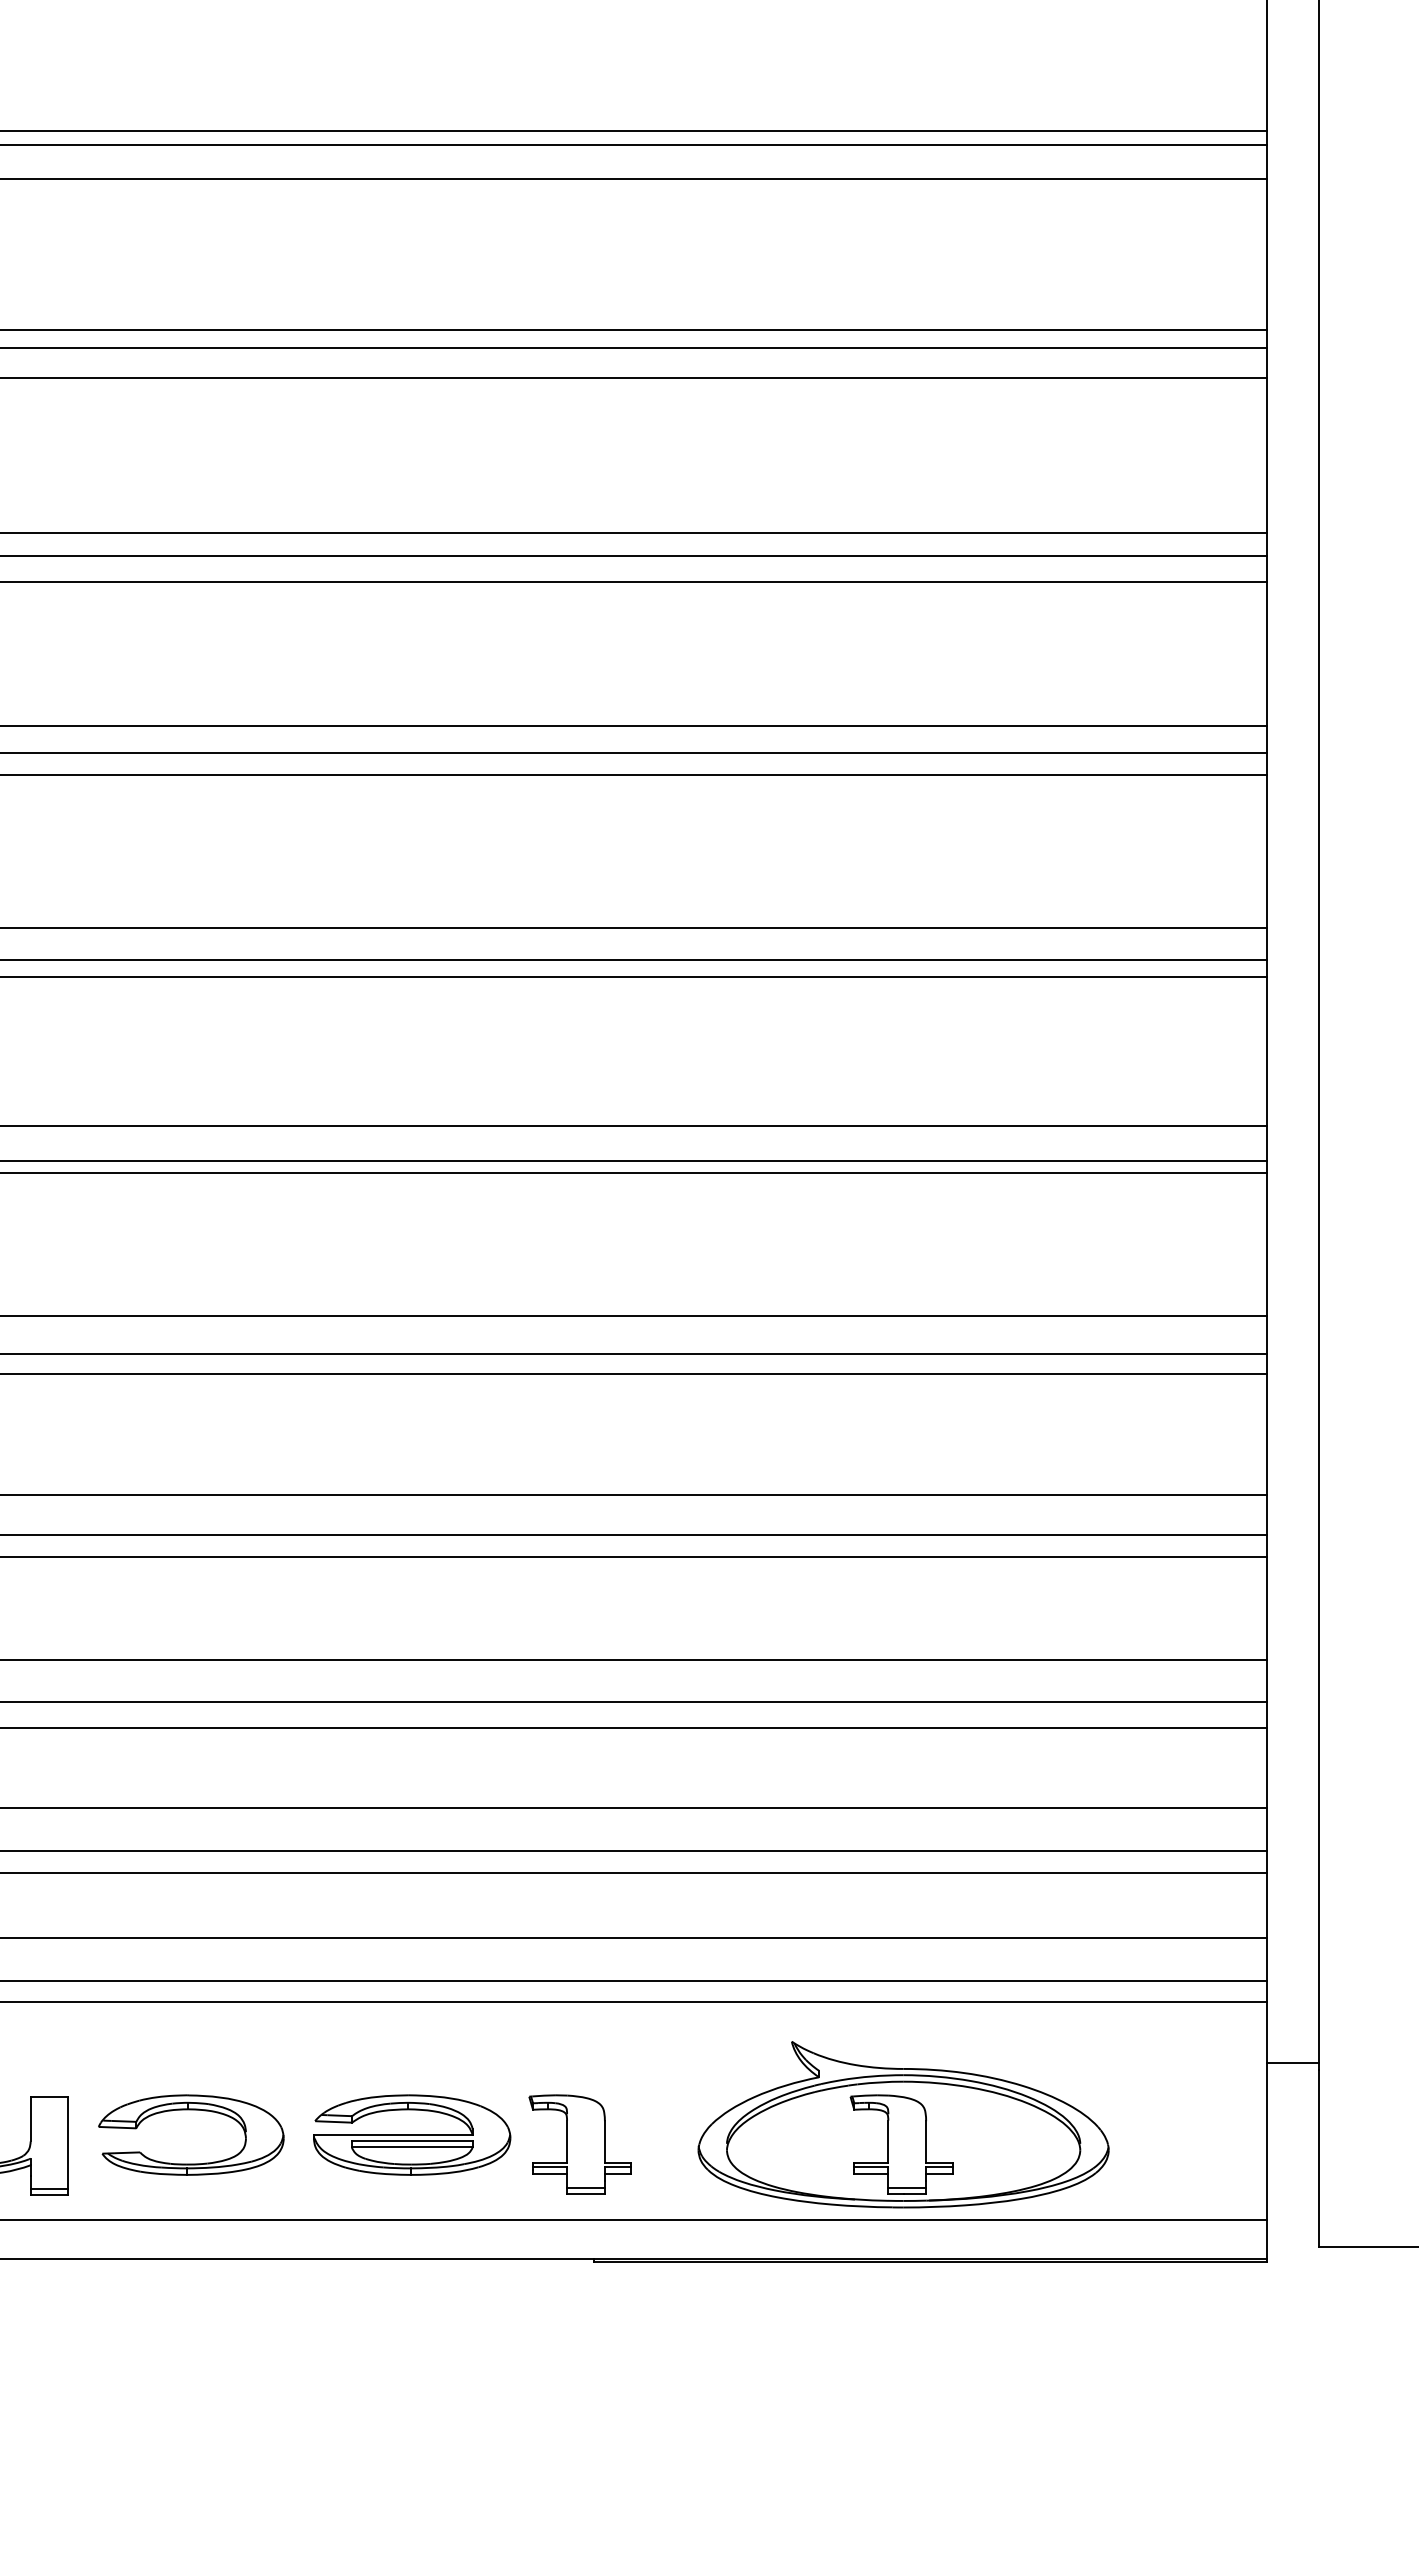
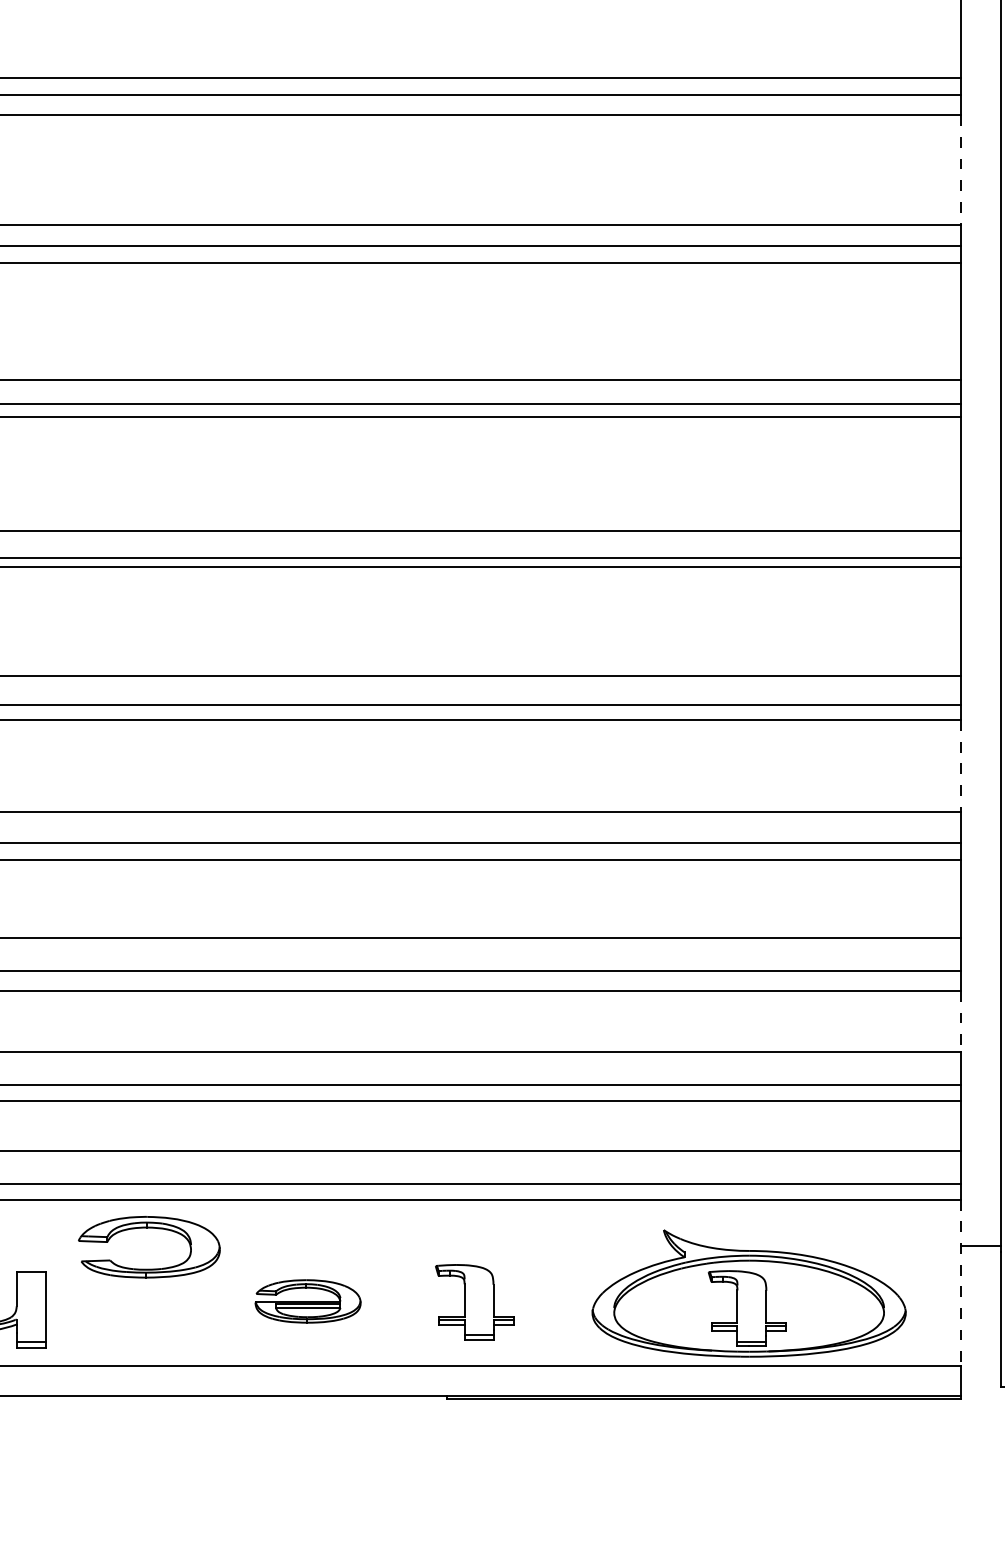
line: (1267, 653) -> (961, 169), solid -> dashed
line: (1267, 1434) -> (961, 766), solid -> dashed
line: (1267, 1768) -> (961, 1021), solid -> dashed
part: (191, 2110) -> (149, 1228), moved
line: (1267, 2111) -> (961, 1283), solid -> dashed
part: (903, 2124) -> (749, 1293), moved
part: (412, 2134) -> (308, 1301), size x0.7
part: (579, 2144) -> (474, 1302), moved

